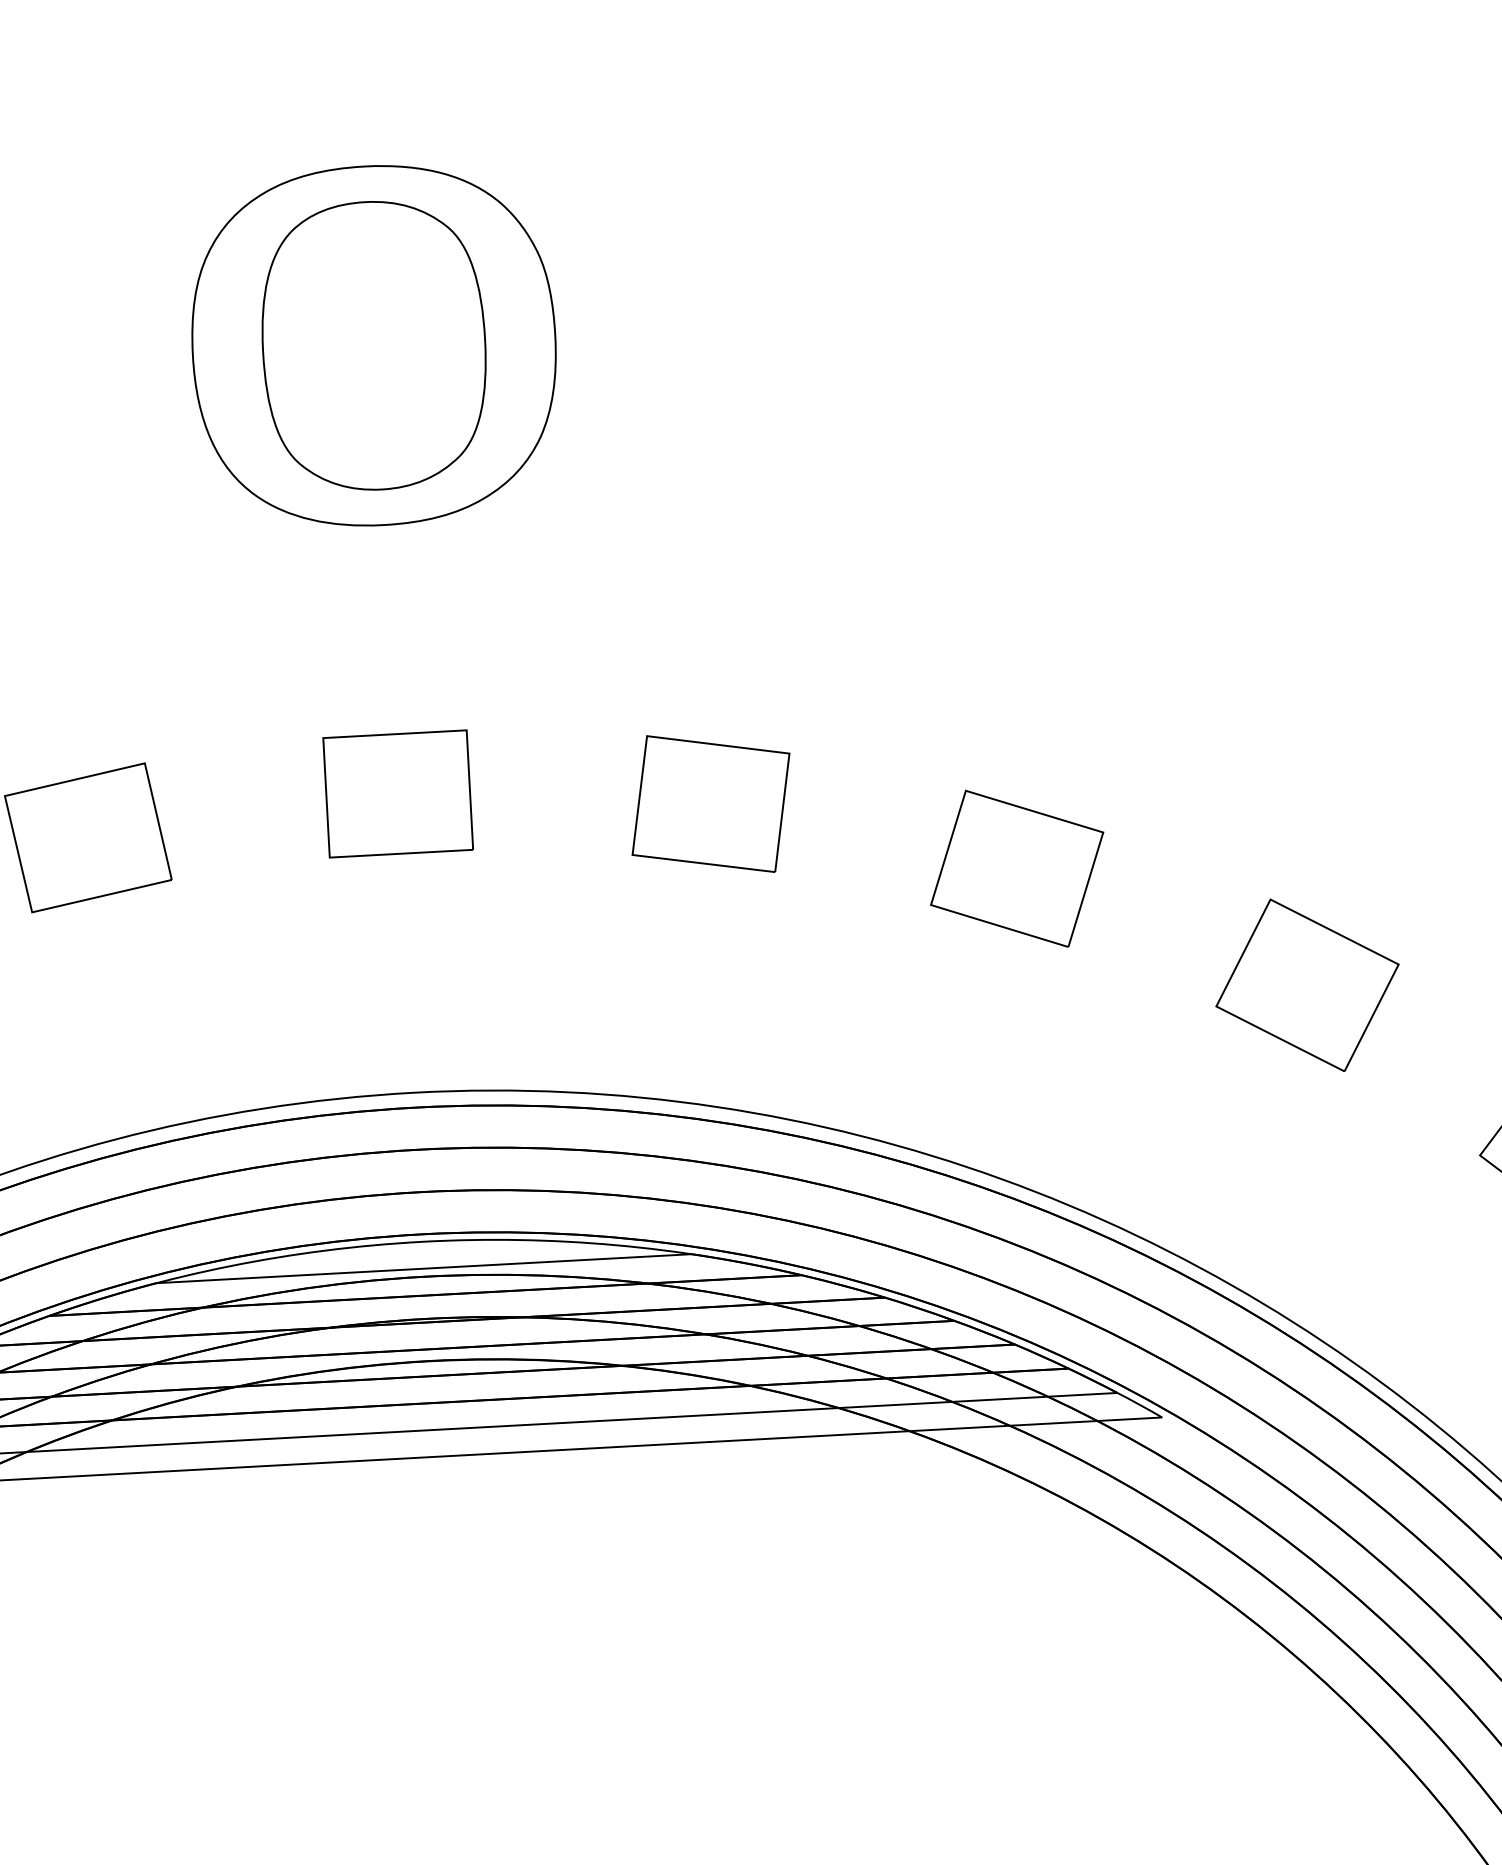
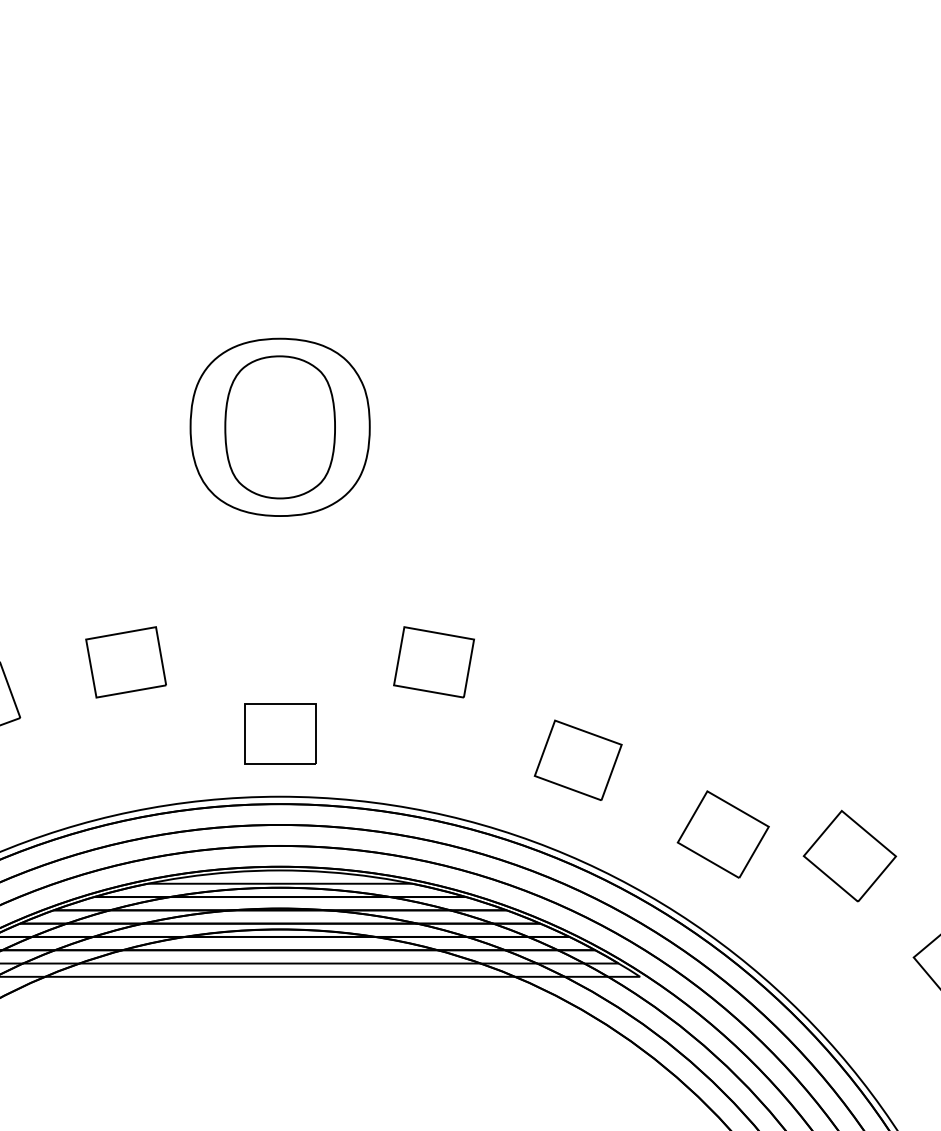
part: (398, 792) -> (280, 733), moved
part: (1015, 867) -> (577, 759), moved
part: (1305, 985) -> (722, 834), moved

